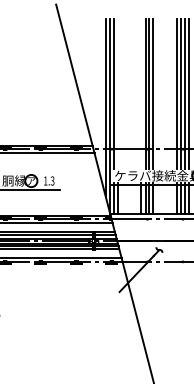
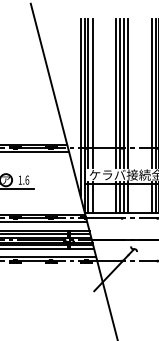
line: (117, 94) -> (92, 93), added
line: (141, 94) -> (116, 93), added
text: (52, 180) -> (27, 179), 1.3 -> 1.6

